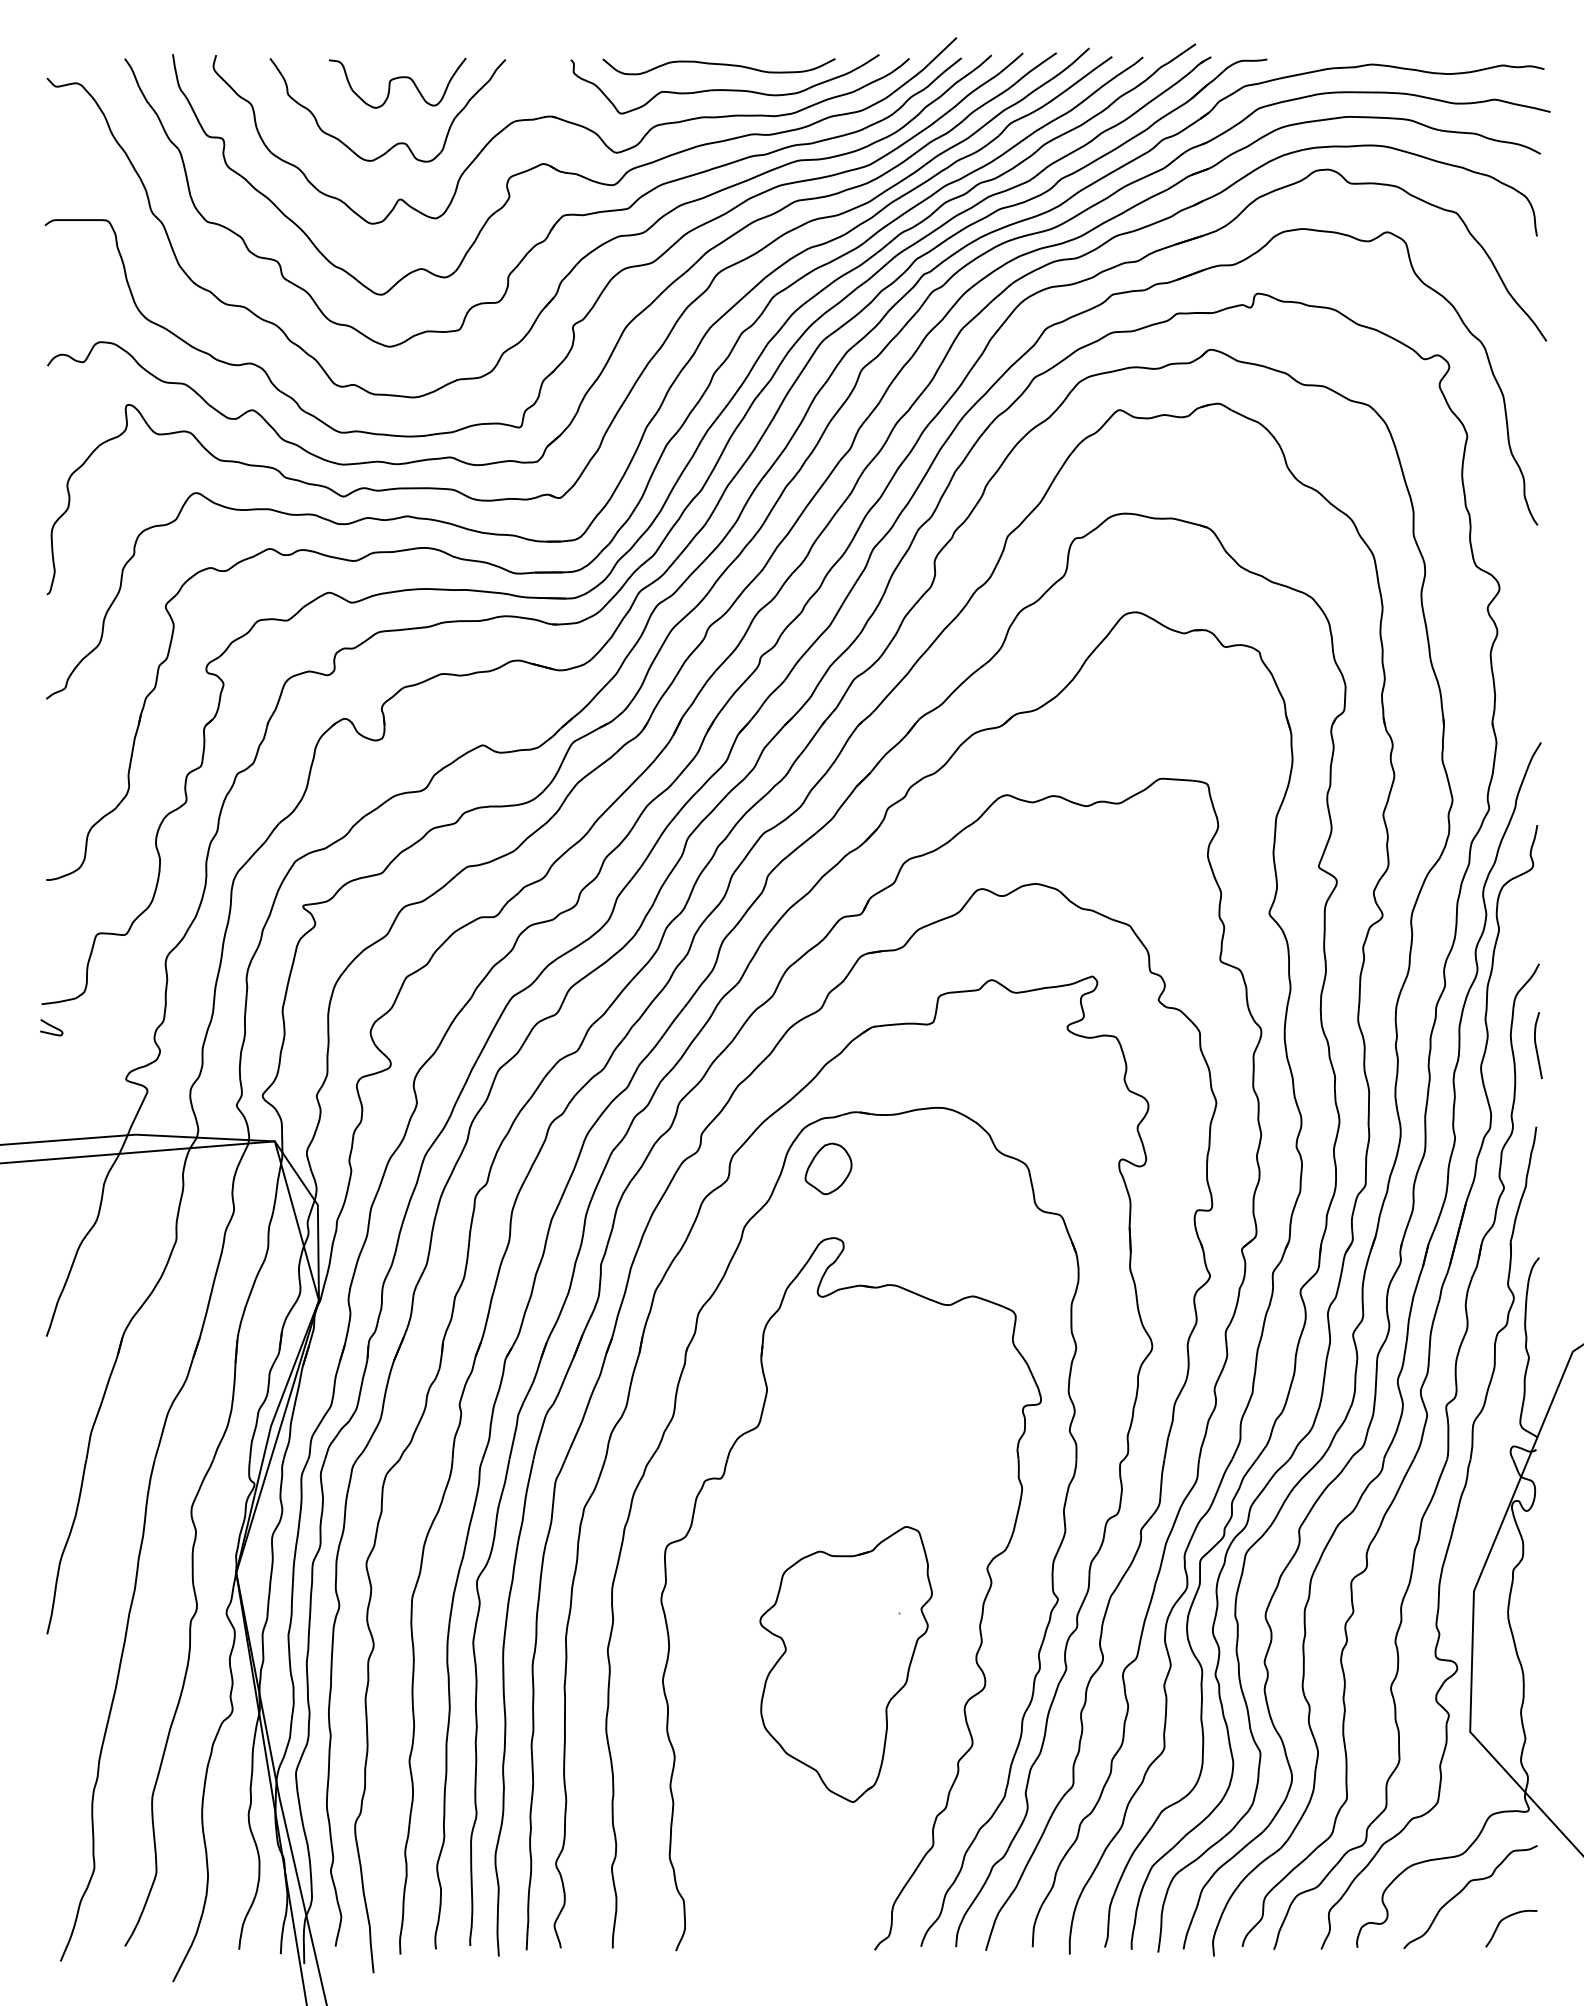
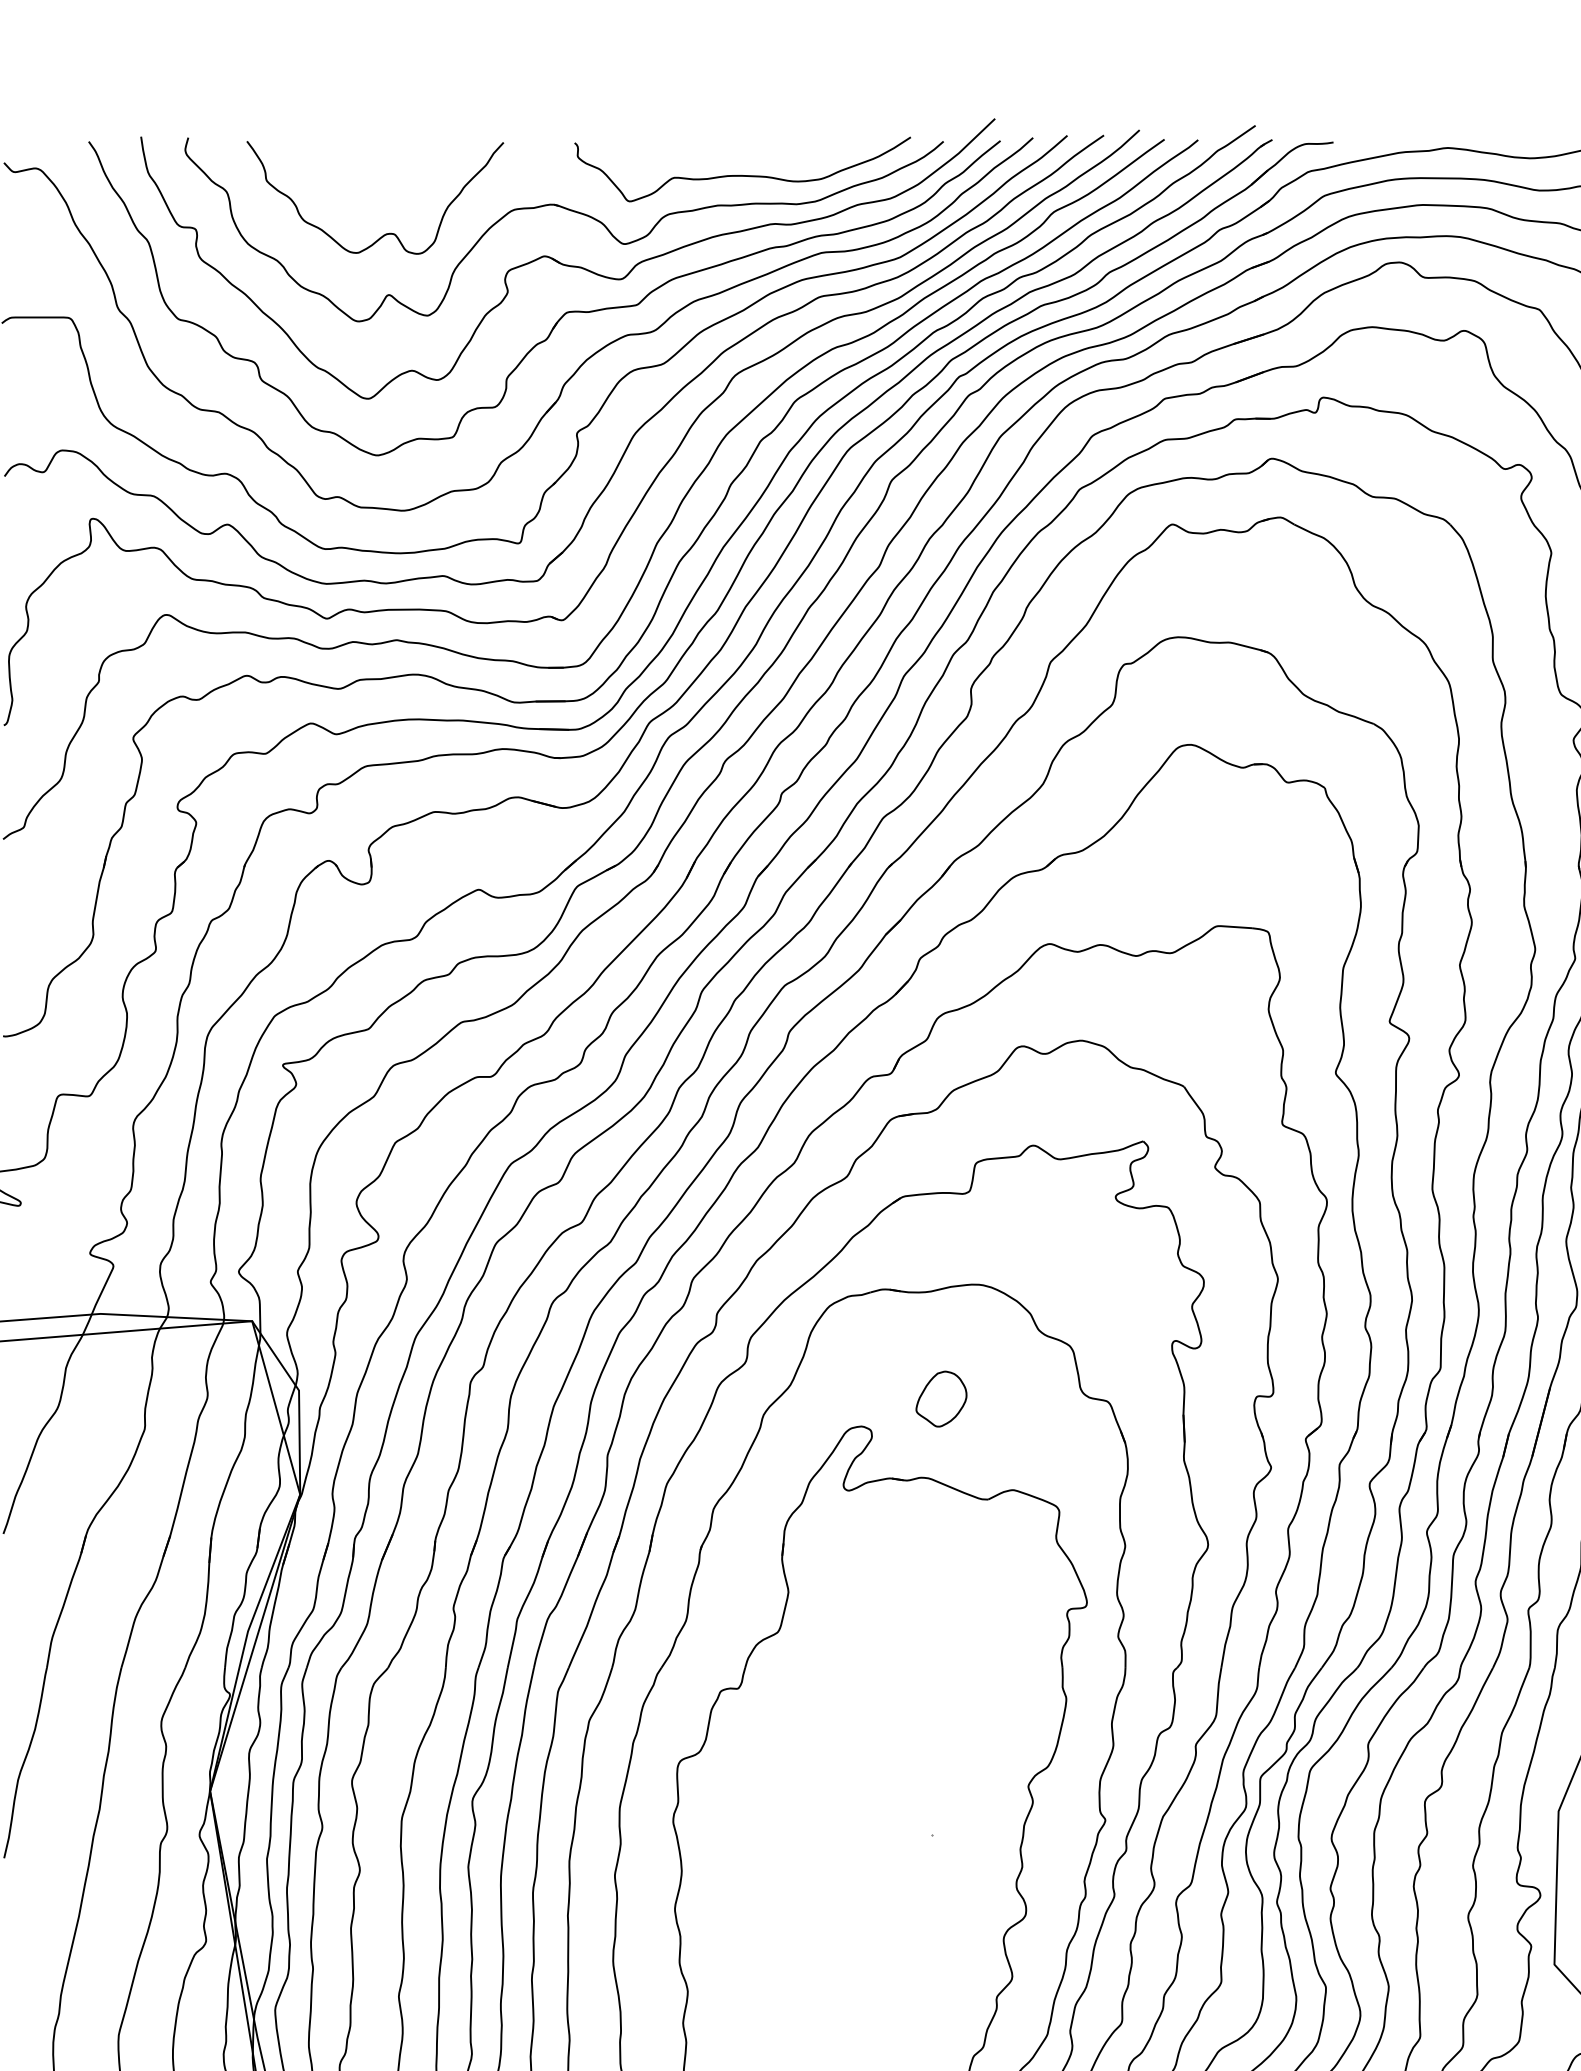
curve: (718, 65) -> (735, 149), removed
curve: (396, 79) -> (384, 164), removed
part: (828, 1168) -> (941, 1398), moved
part: (845, 1664) -> (873, 1891), removed

